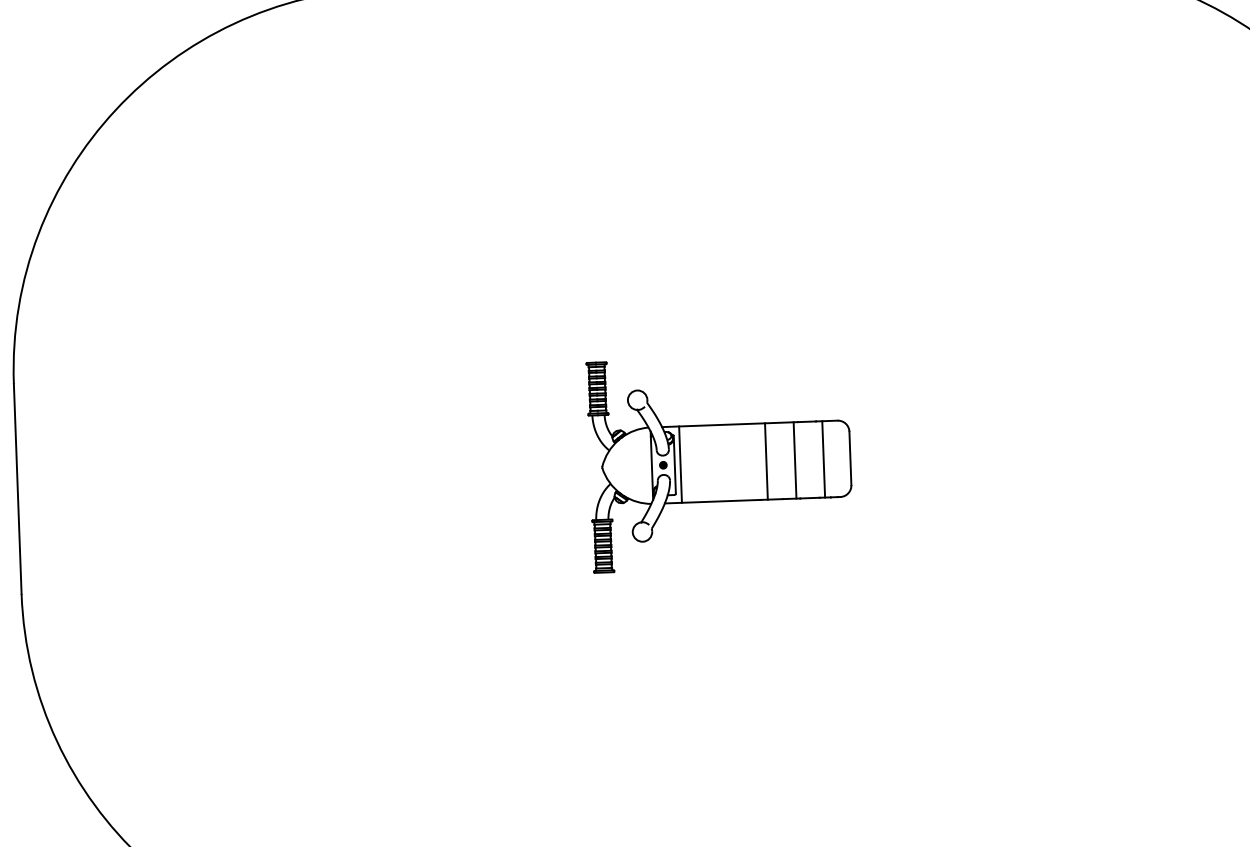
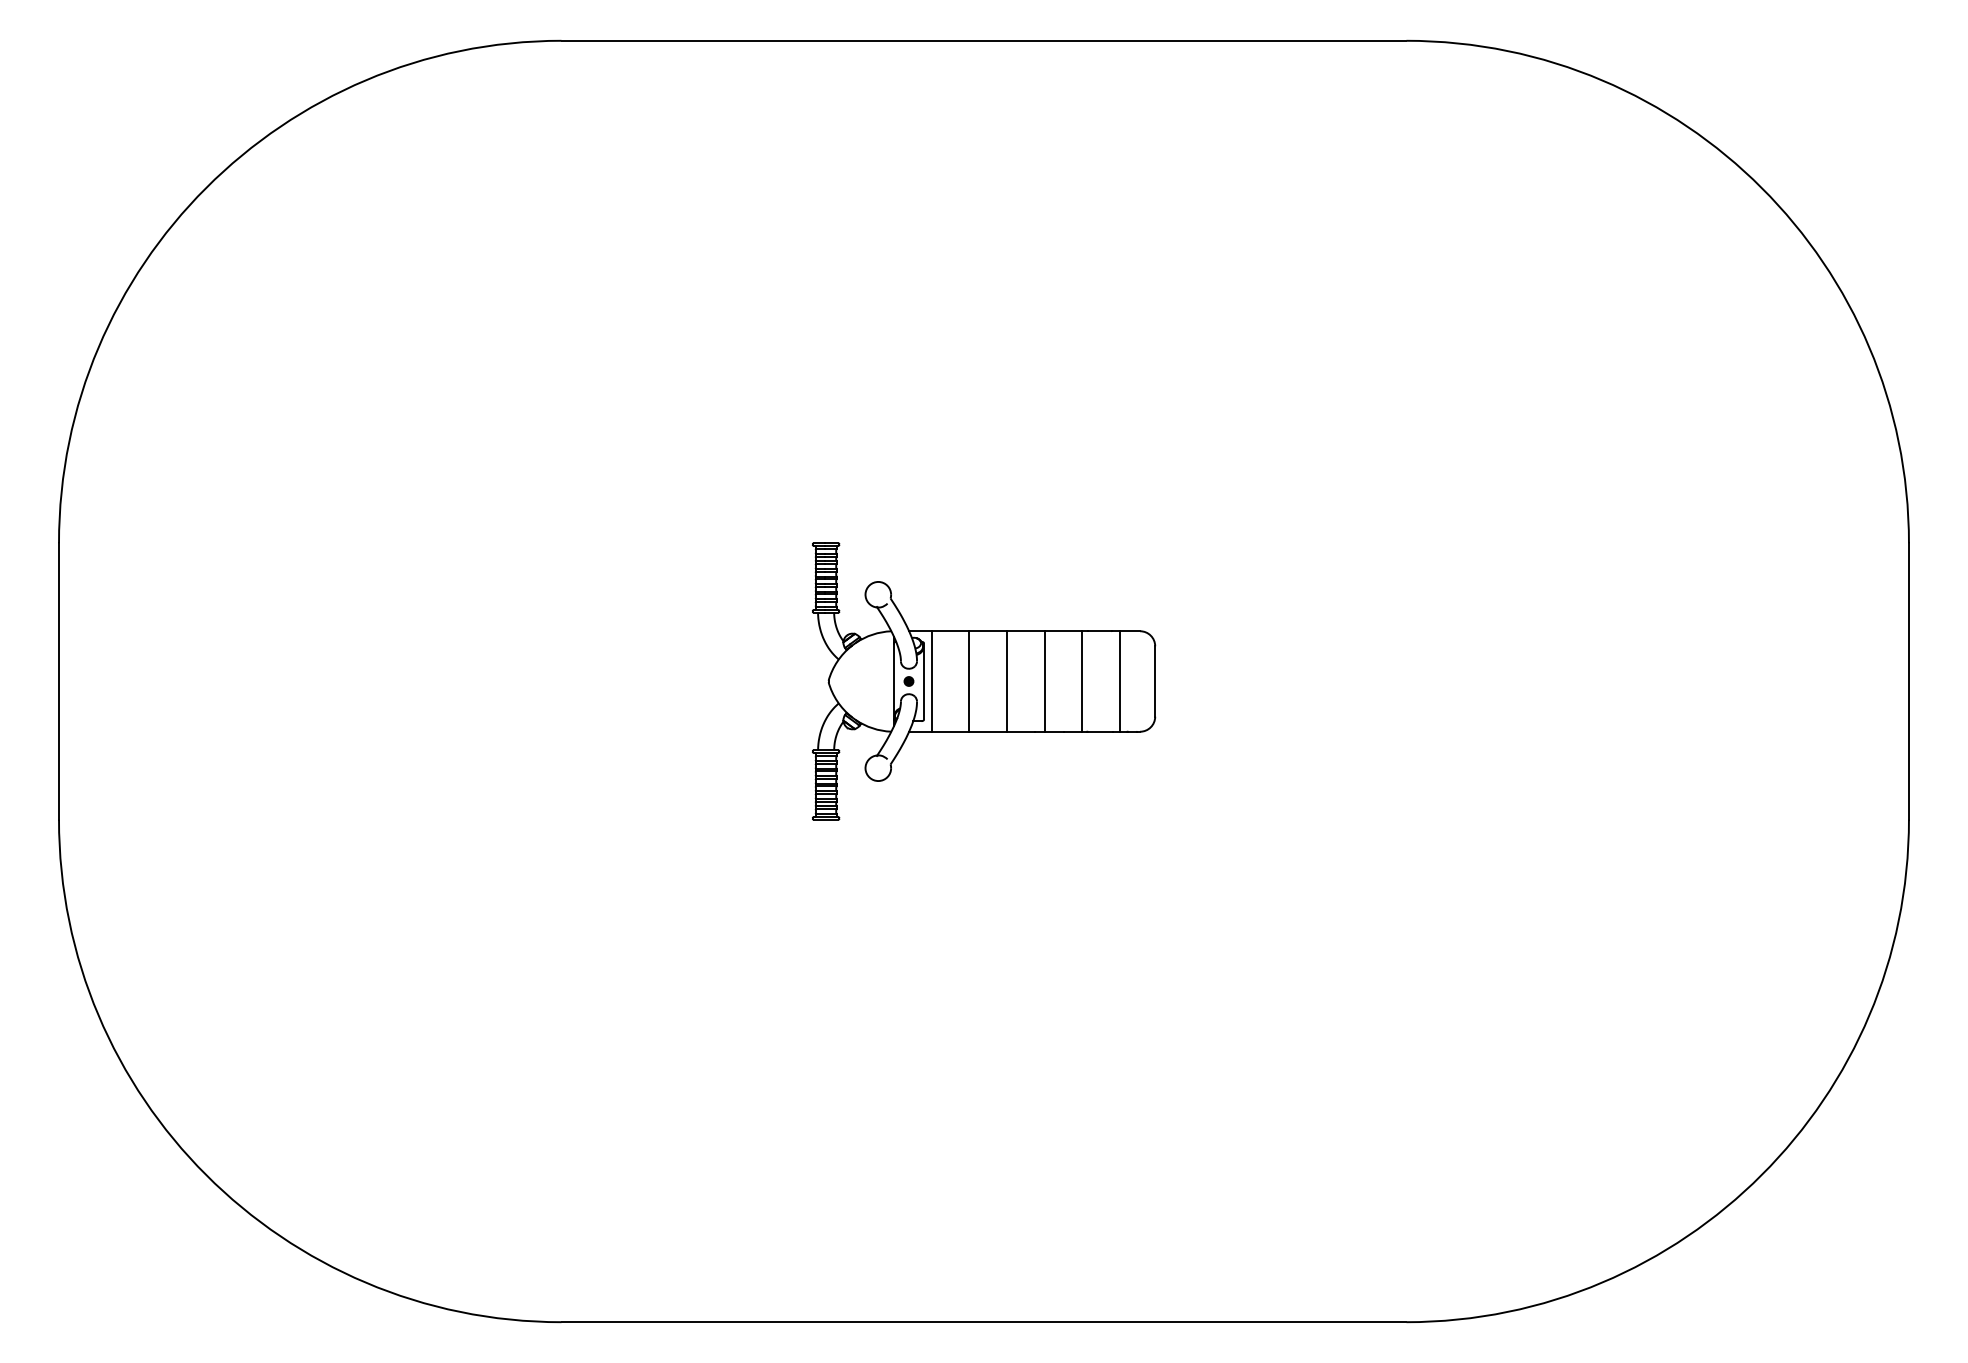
line: (737, 462) -> (1006, 681), added
line: (709, 463) -> (969, 681), added

